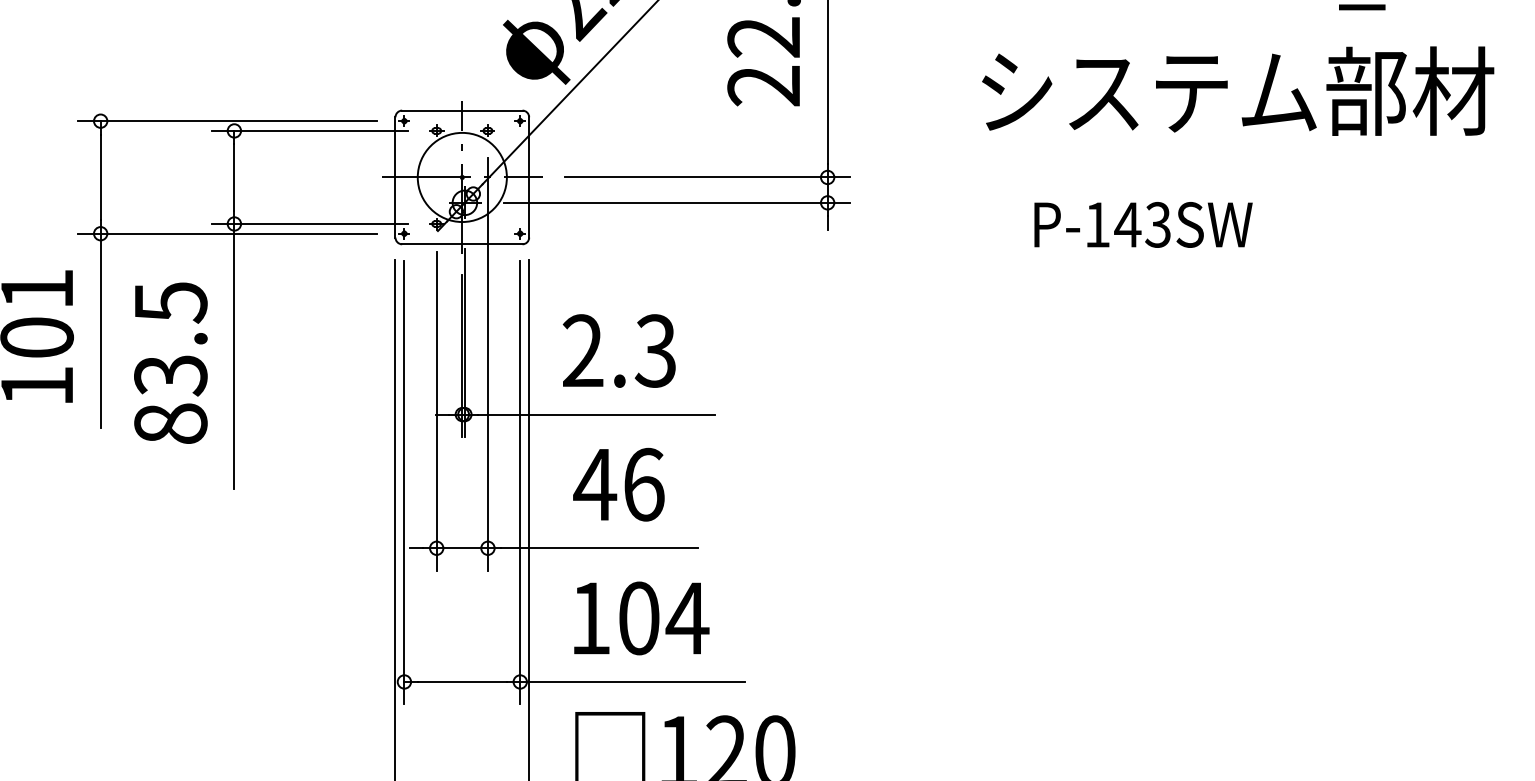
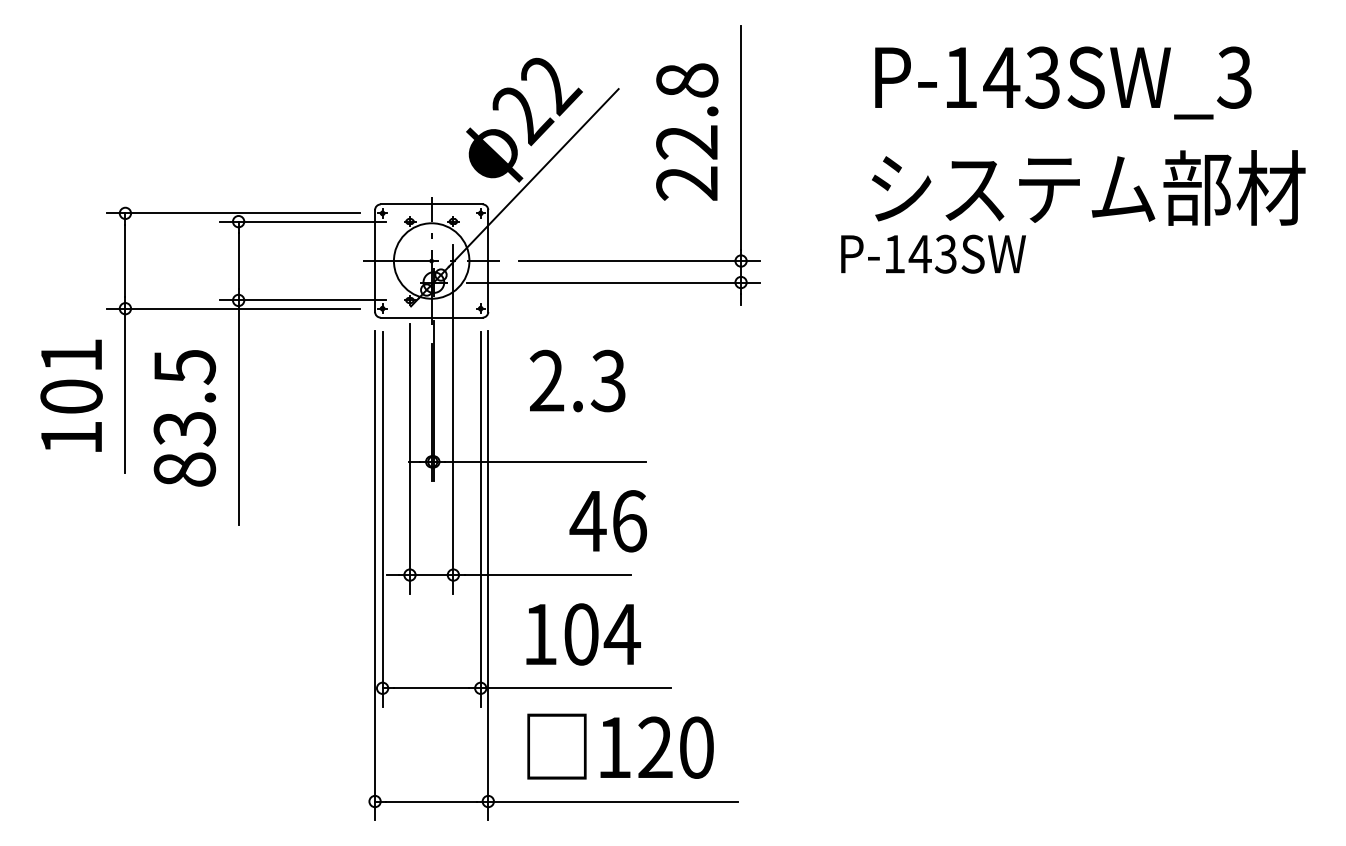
text: (1143, 224) -> (933, 253), moved
text: (619, 350) -> (577, 380), moved
text: (617, 485) -> (607, 521), moved

